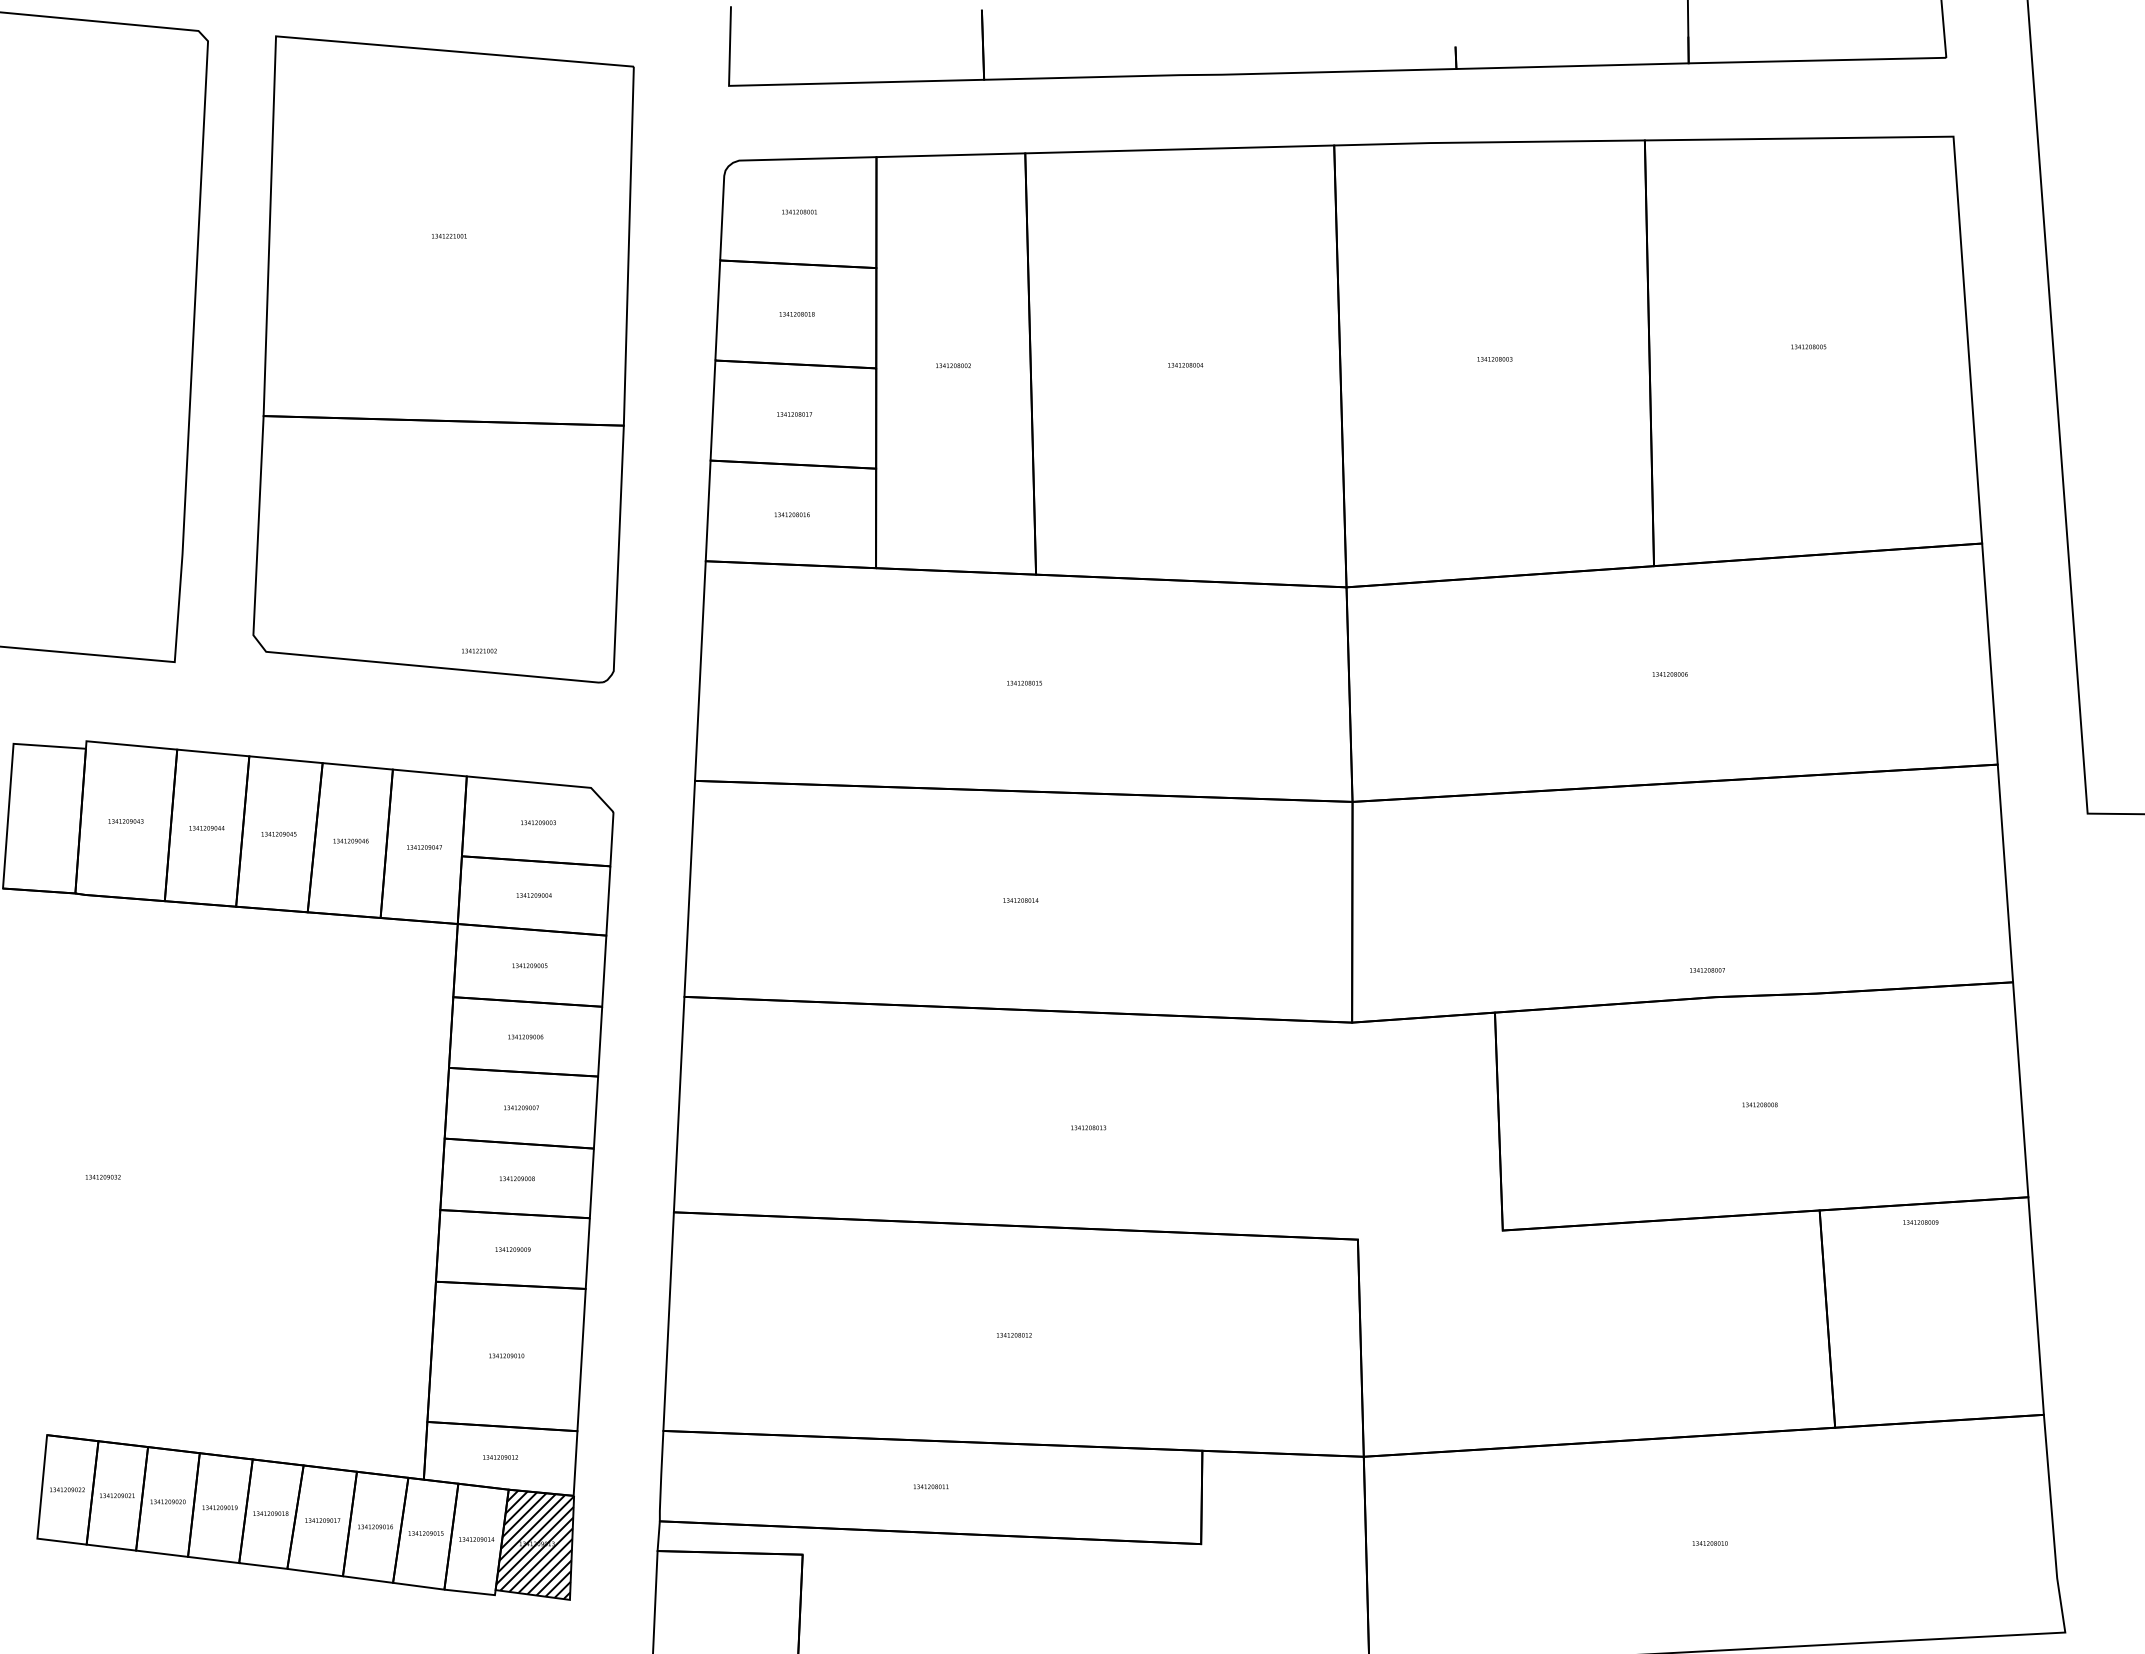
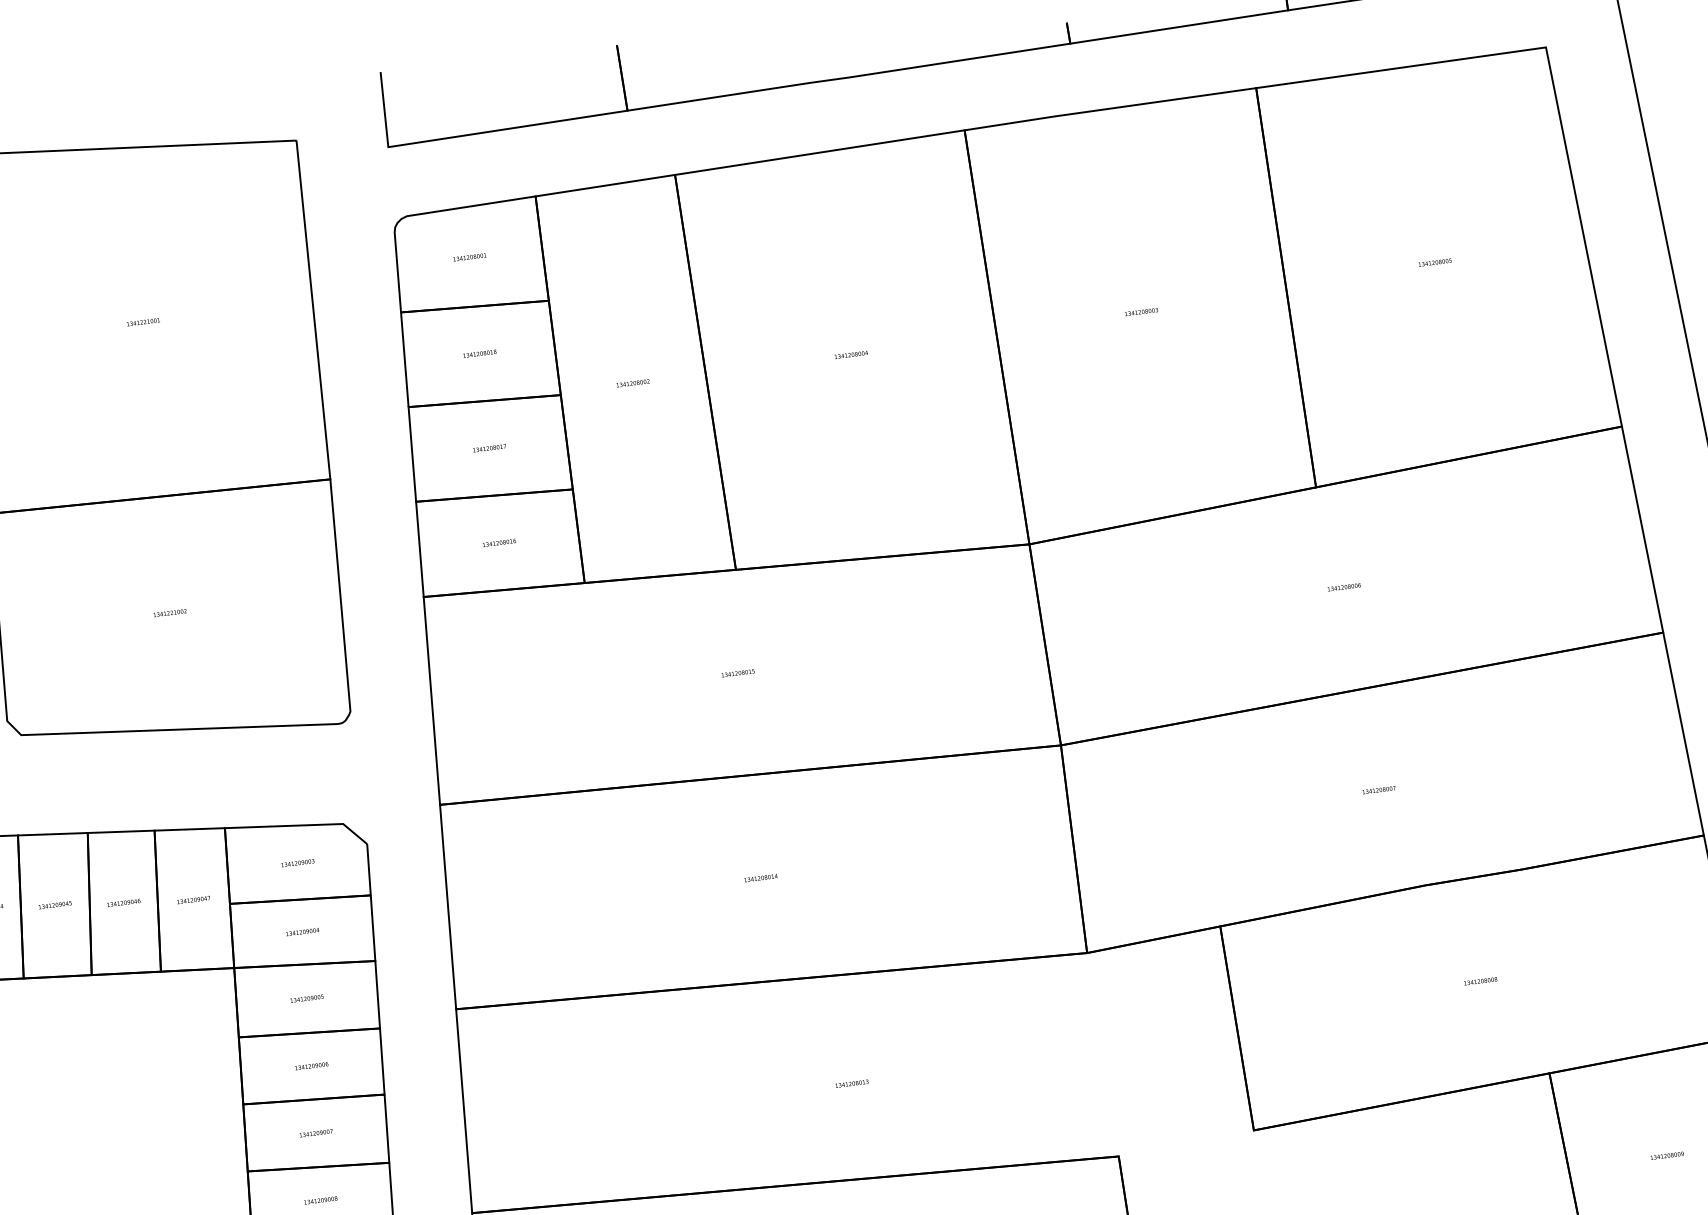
text: (479, 650) -> (170, 612), moved
text: (1707, 970) -> (1379, 790), moved
text: (1920, 1222) -> (1666, 1155), moved

